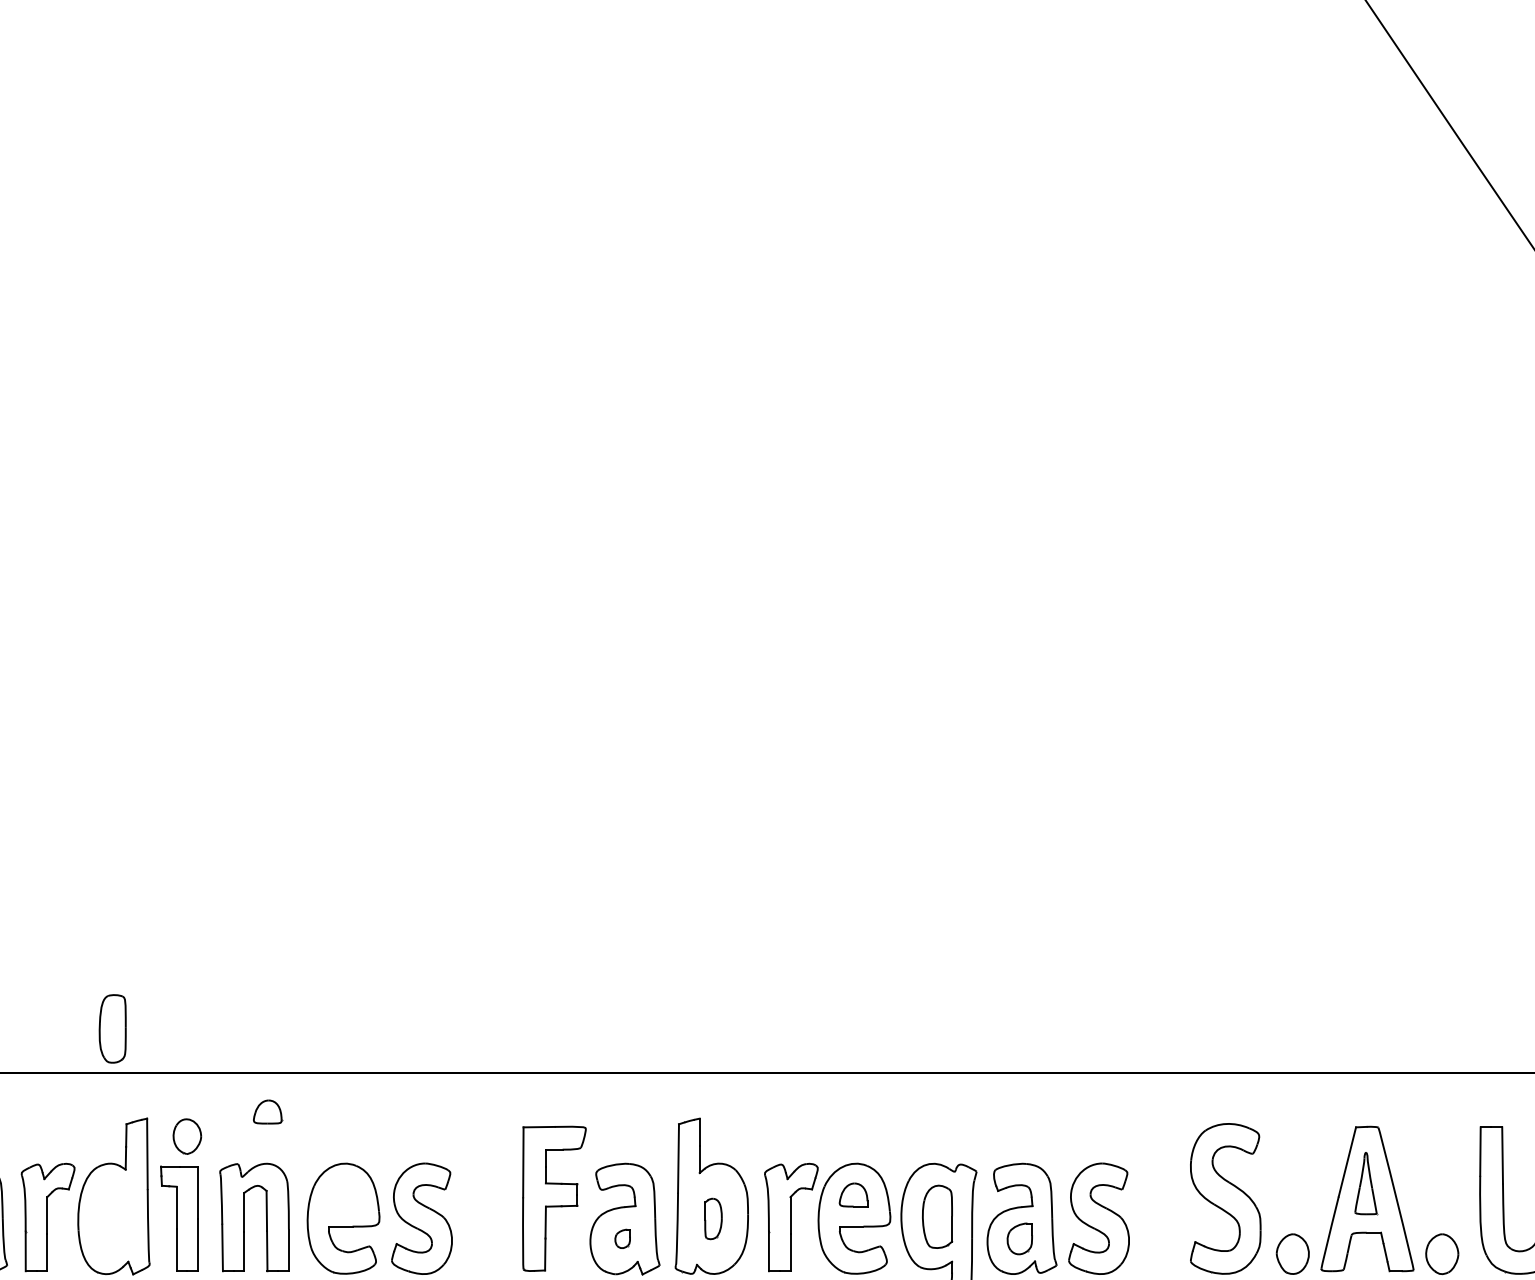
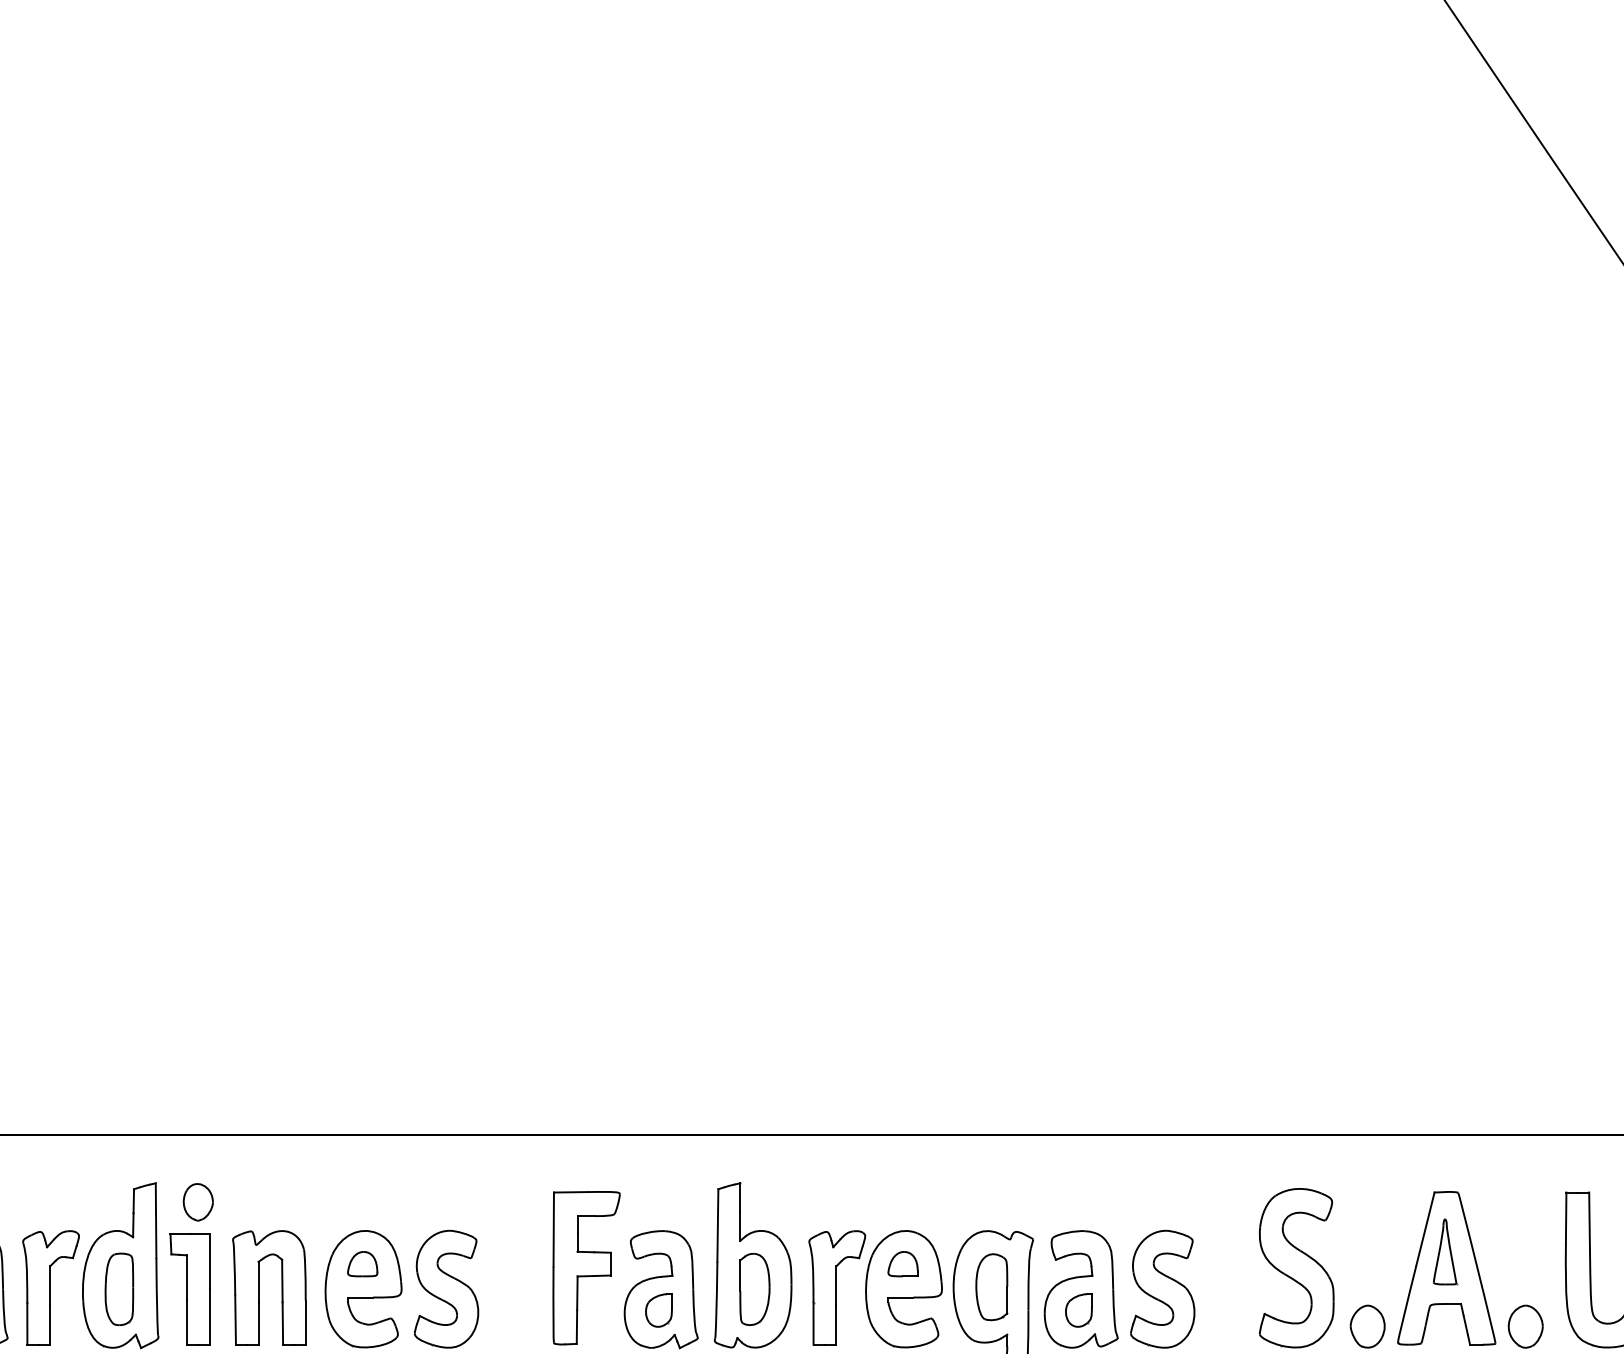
part: (112, 1028) -> (119, 1288), moved
part: (268, 1111) -> (363, 1263), moved
part: (713, 1218) -> (754, 1288), size x1.67
part: (622, 1238) -> (658, 1310), size x1.67

